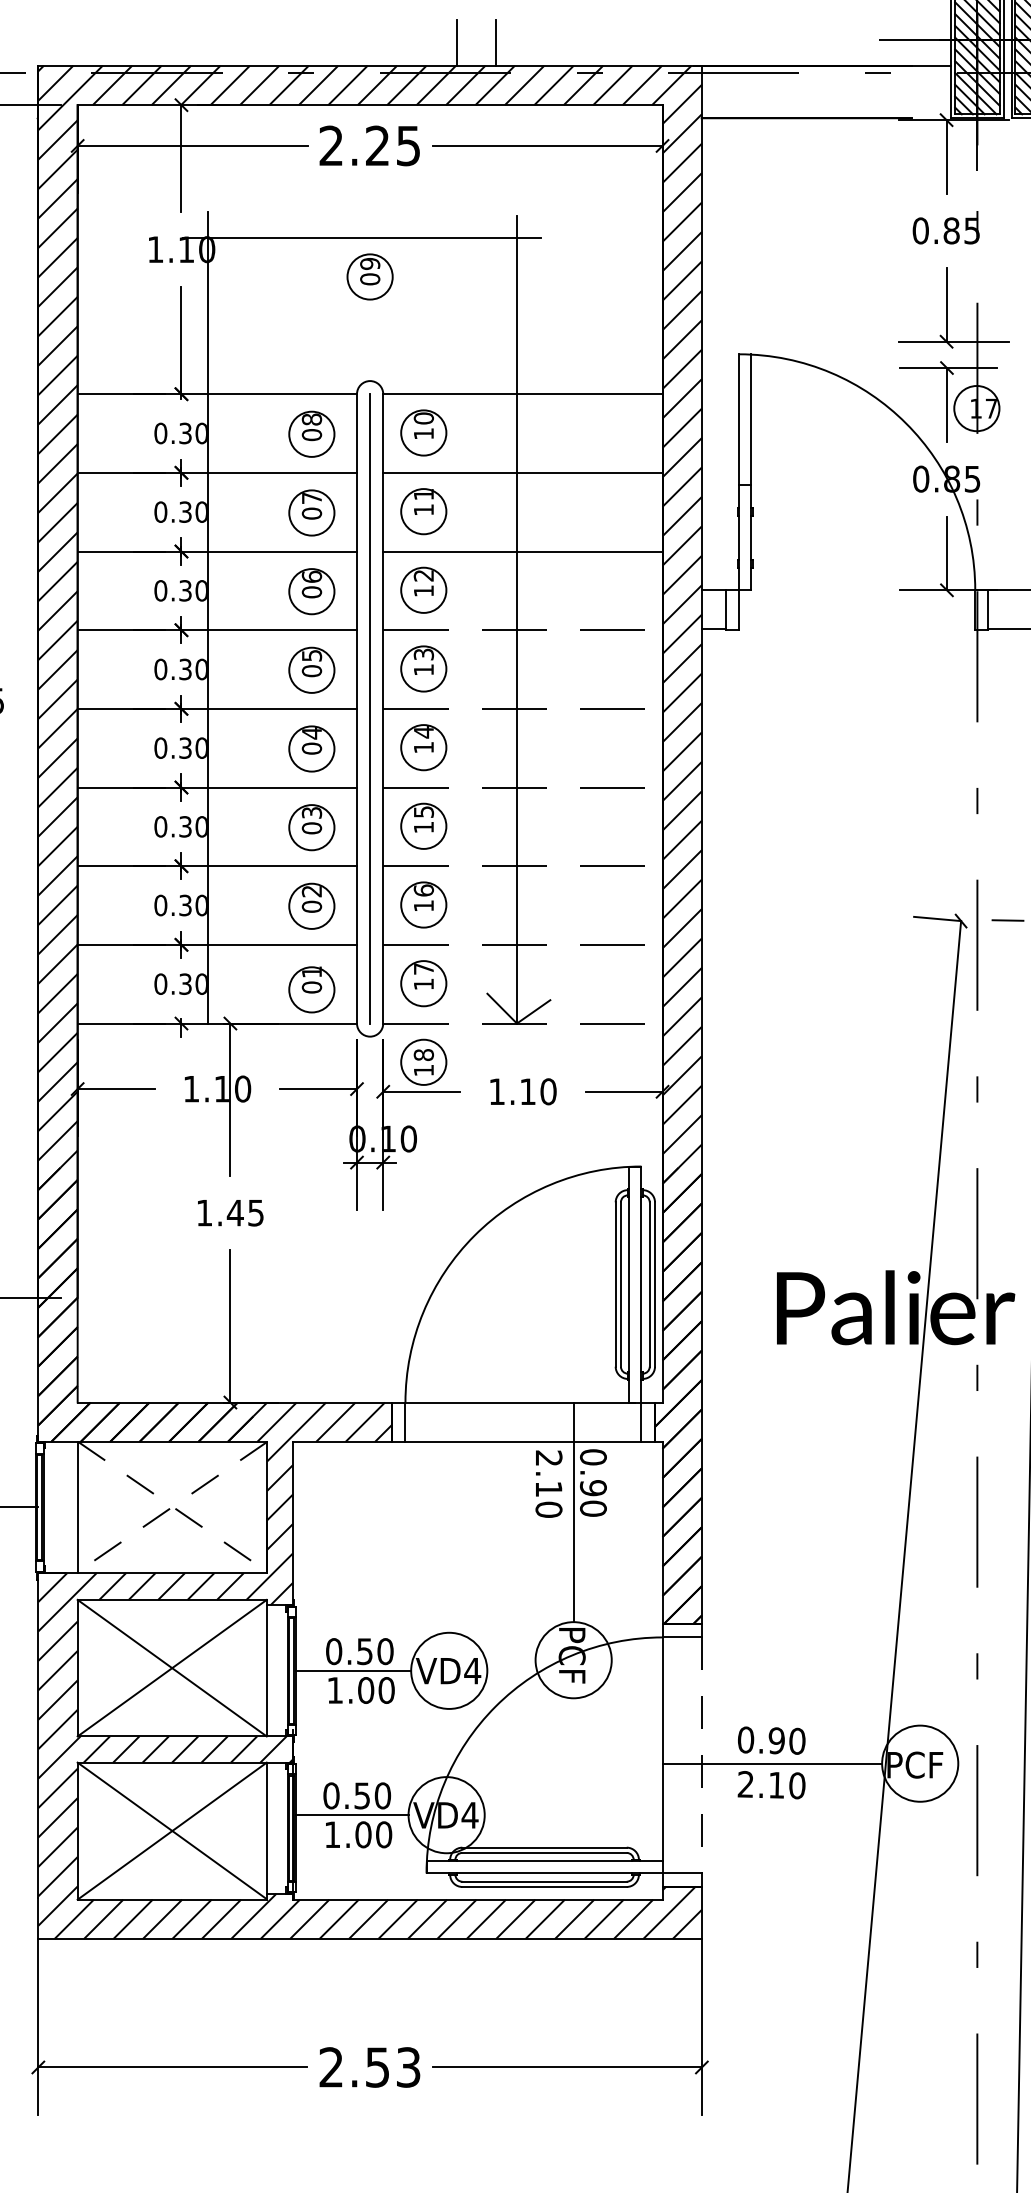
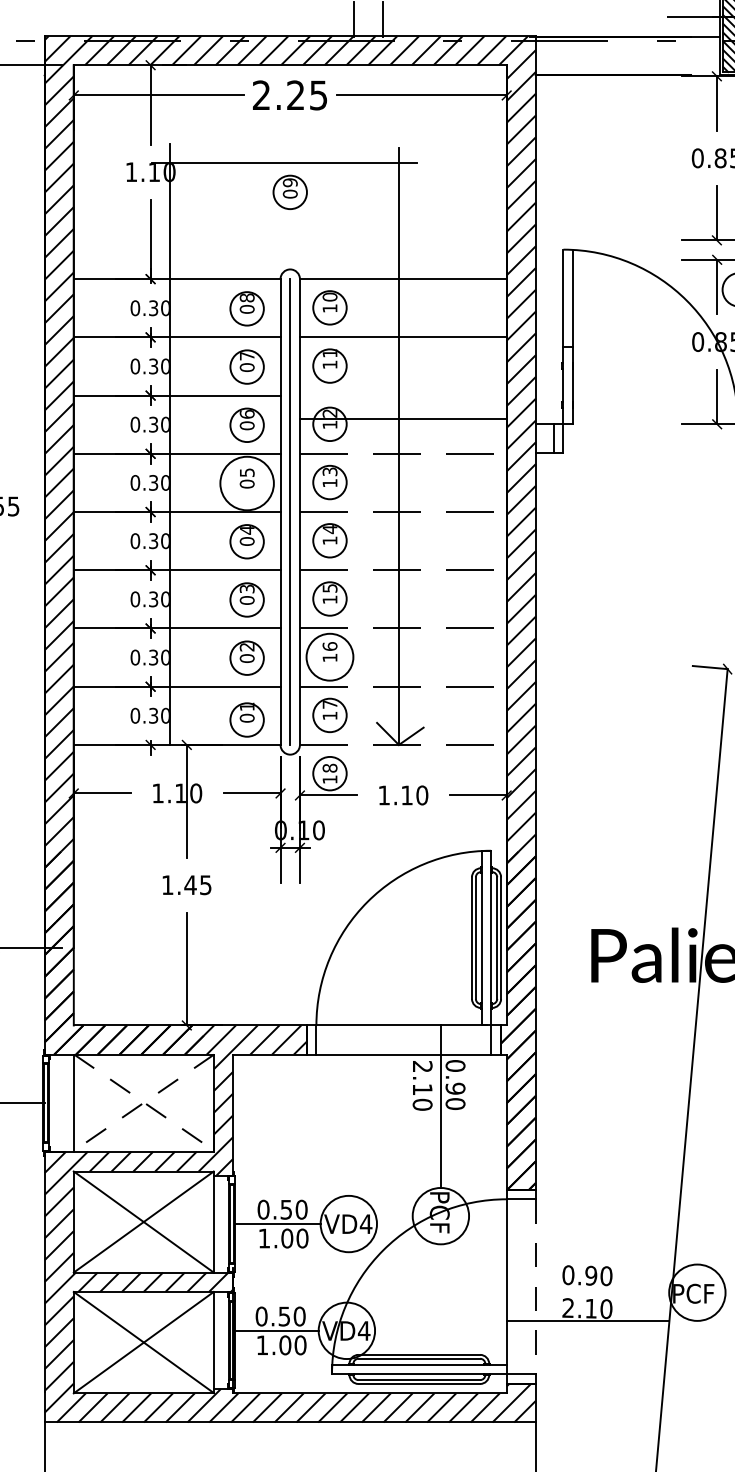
line: (522, 551) -> (403, 419), moved
circle: (311, 669) -> (246, 482), size x1.6
circle: (423, 904) -> (329, 656), size x1.4
line: (772, 1763) -> (588, 1320), moved

